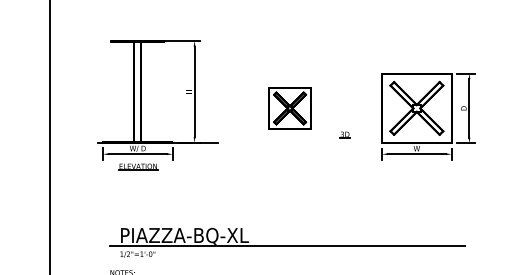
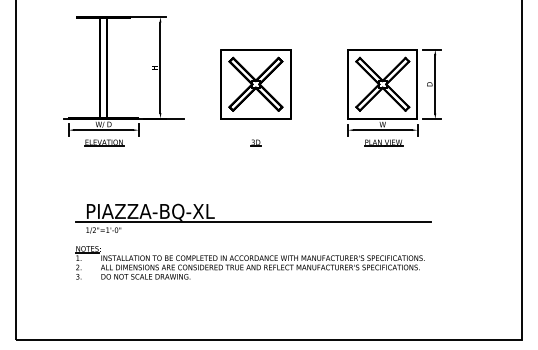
part: (289, 108) -> (255, 84), size x1.67
part: (344, 134) -> (255, 142), moved
part: (417, 166) -> (383, 142), added

